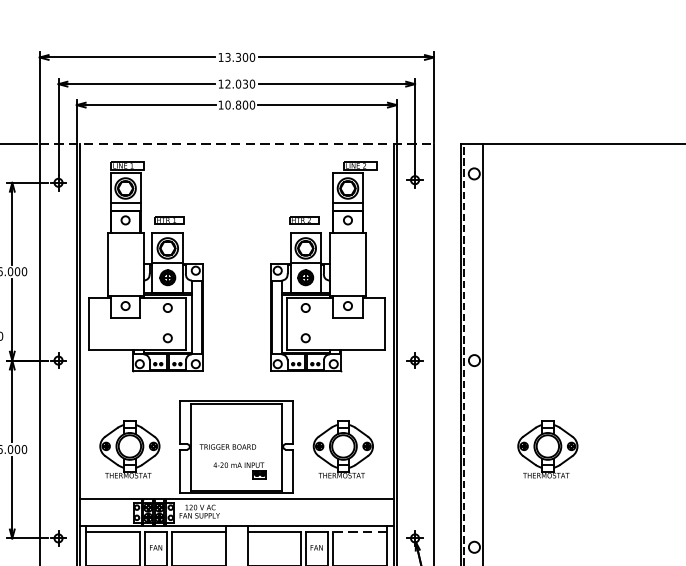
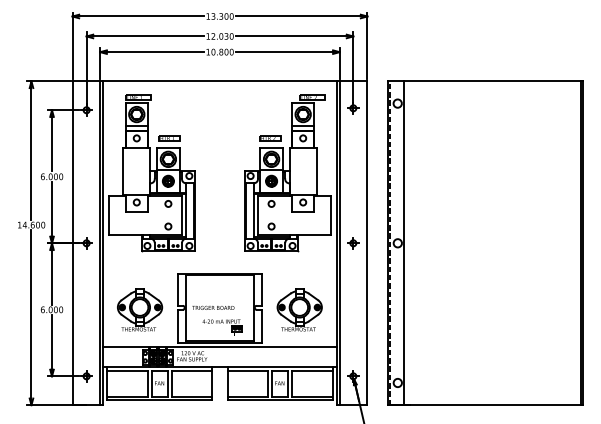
line: (237, 144) -> (220, 81), dashed -> solid
part: (547, 449) -> (452, 309), removed
line: (359, 531) -> (311, 371), dashed -> solid

